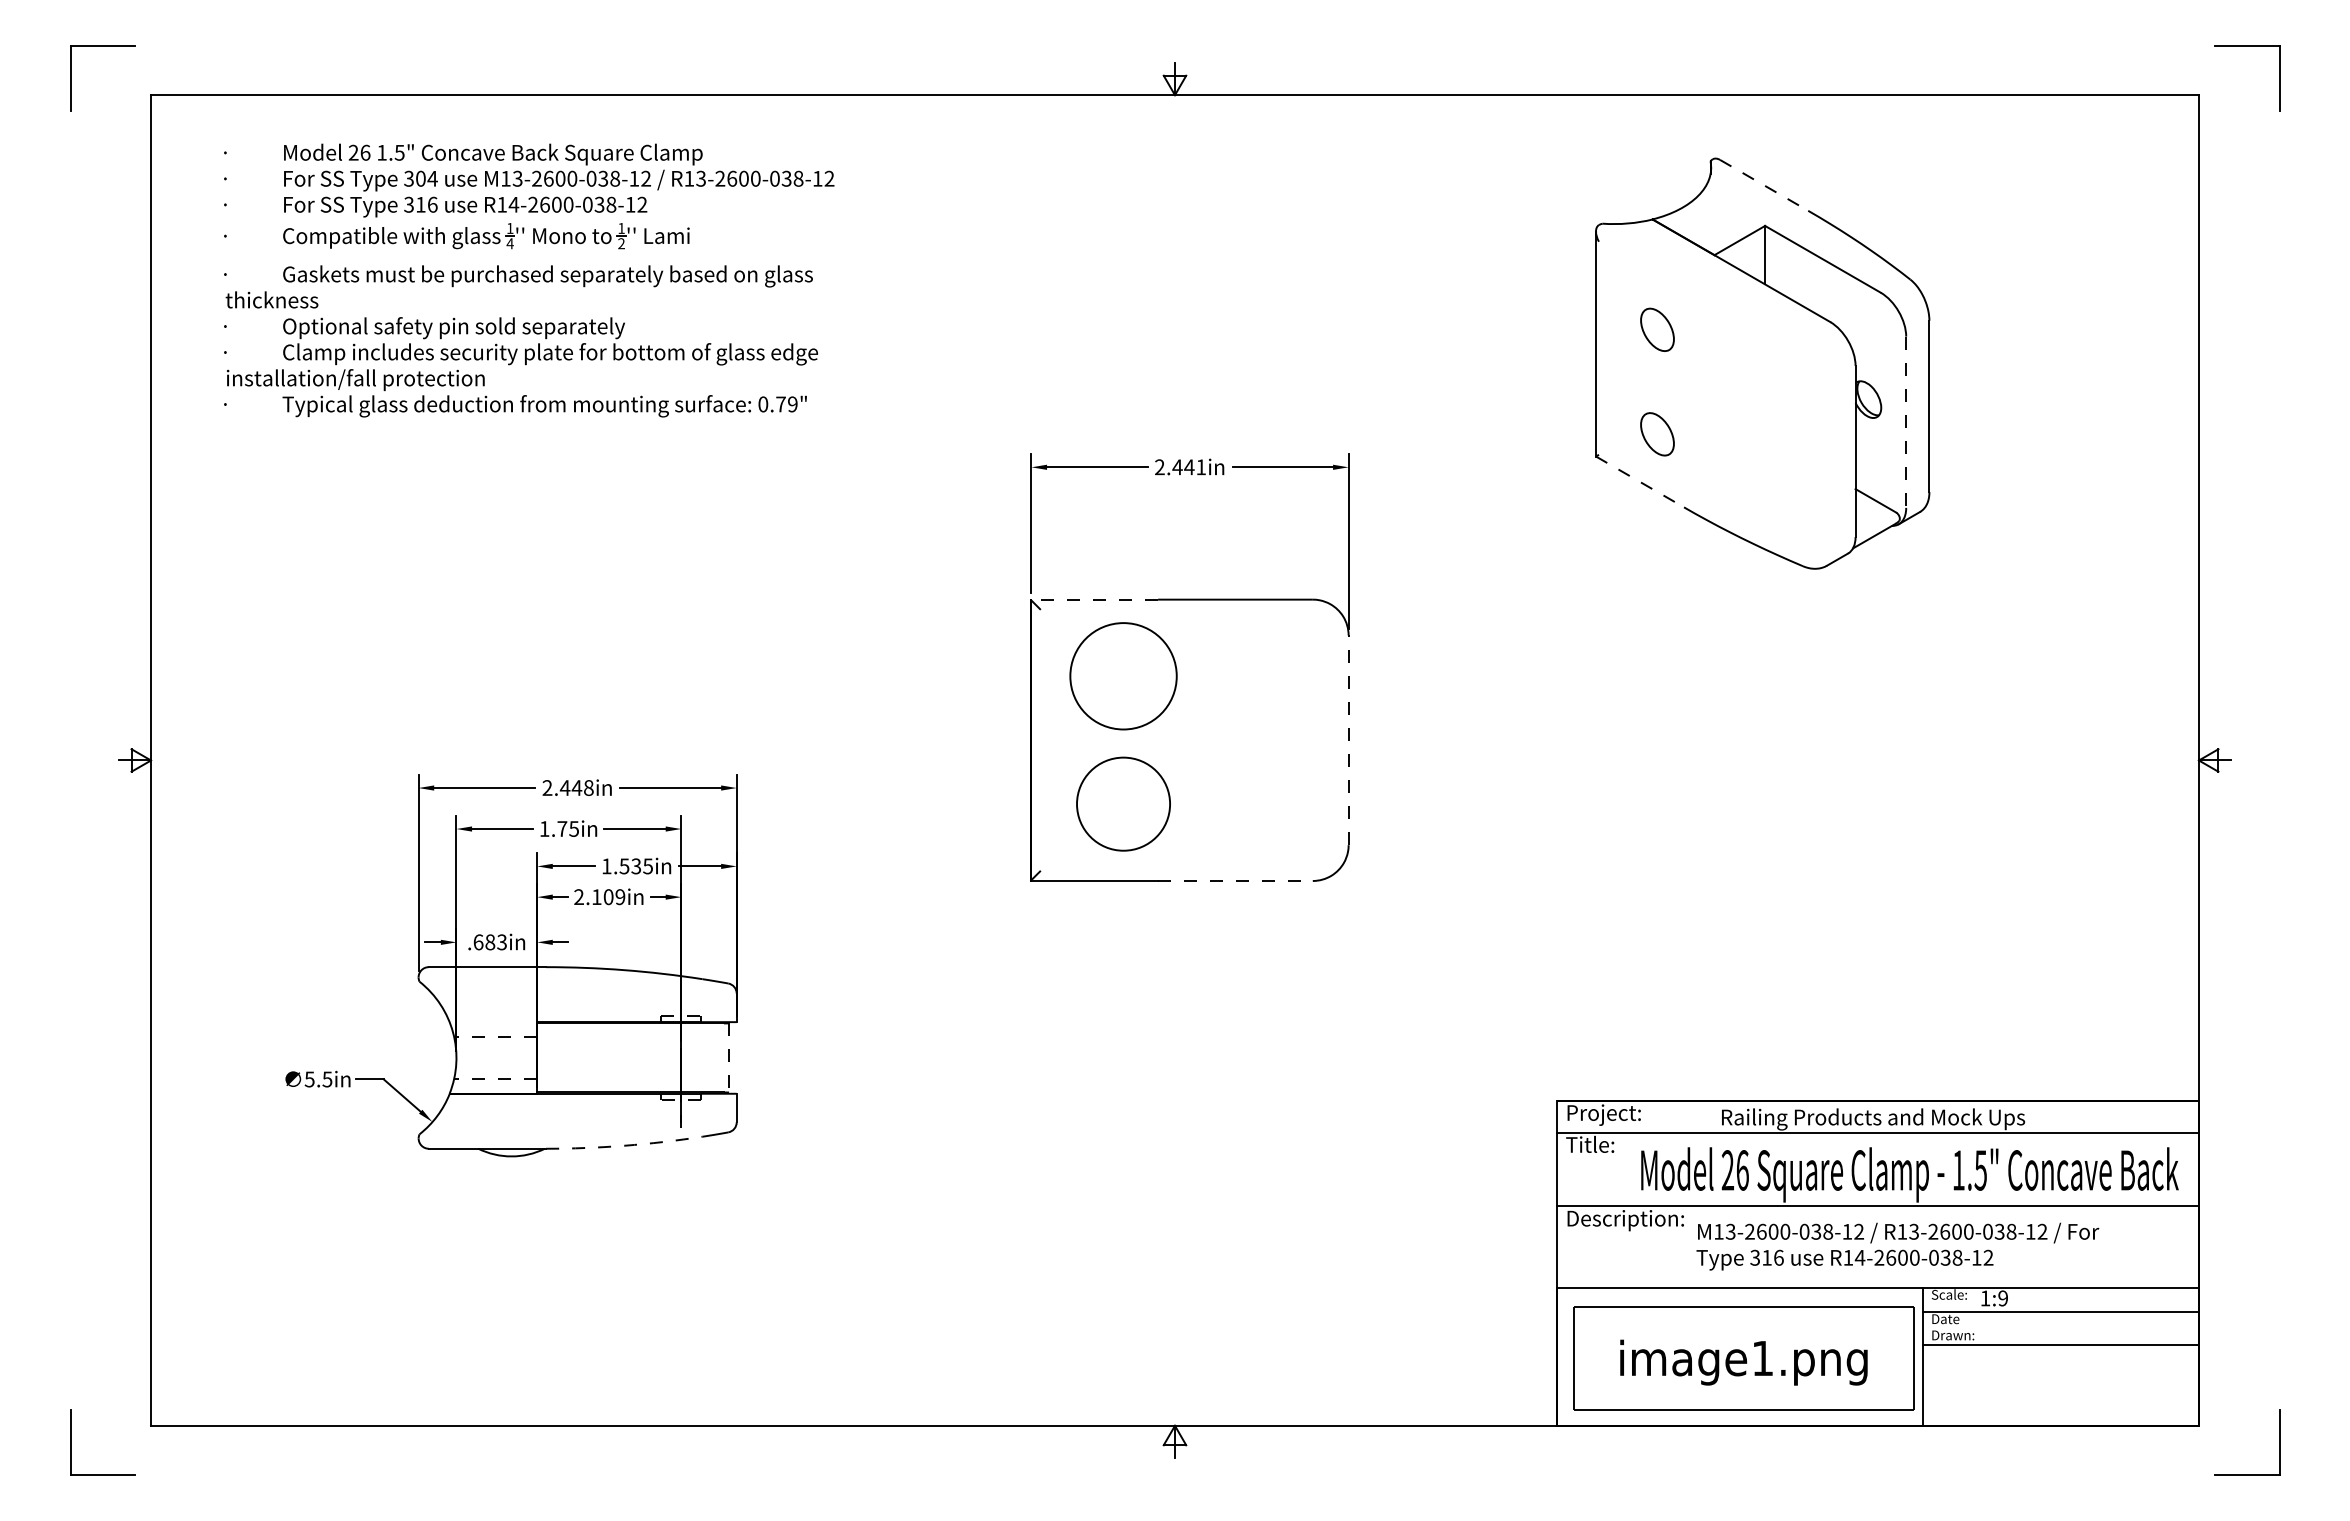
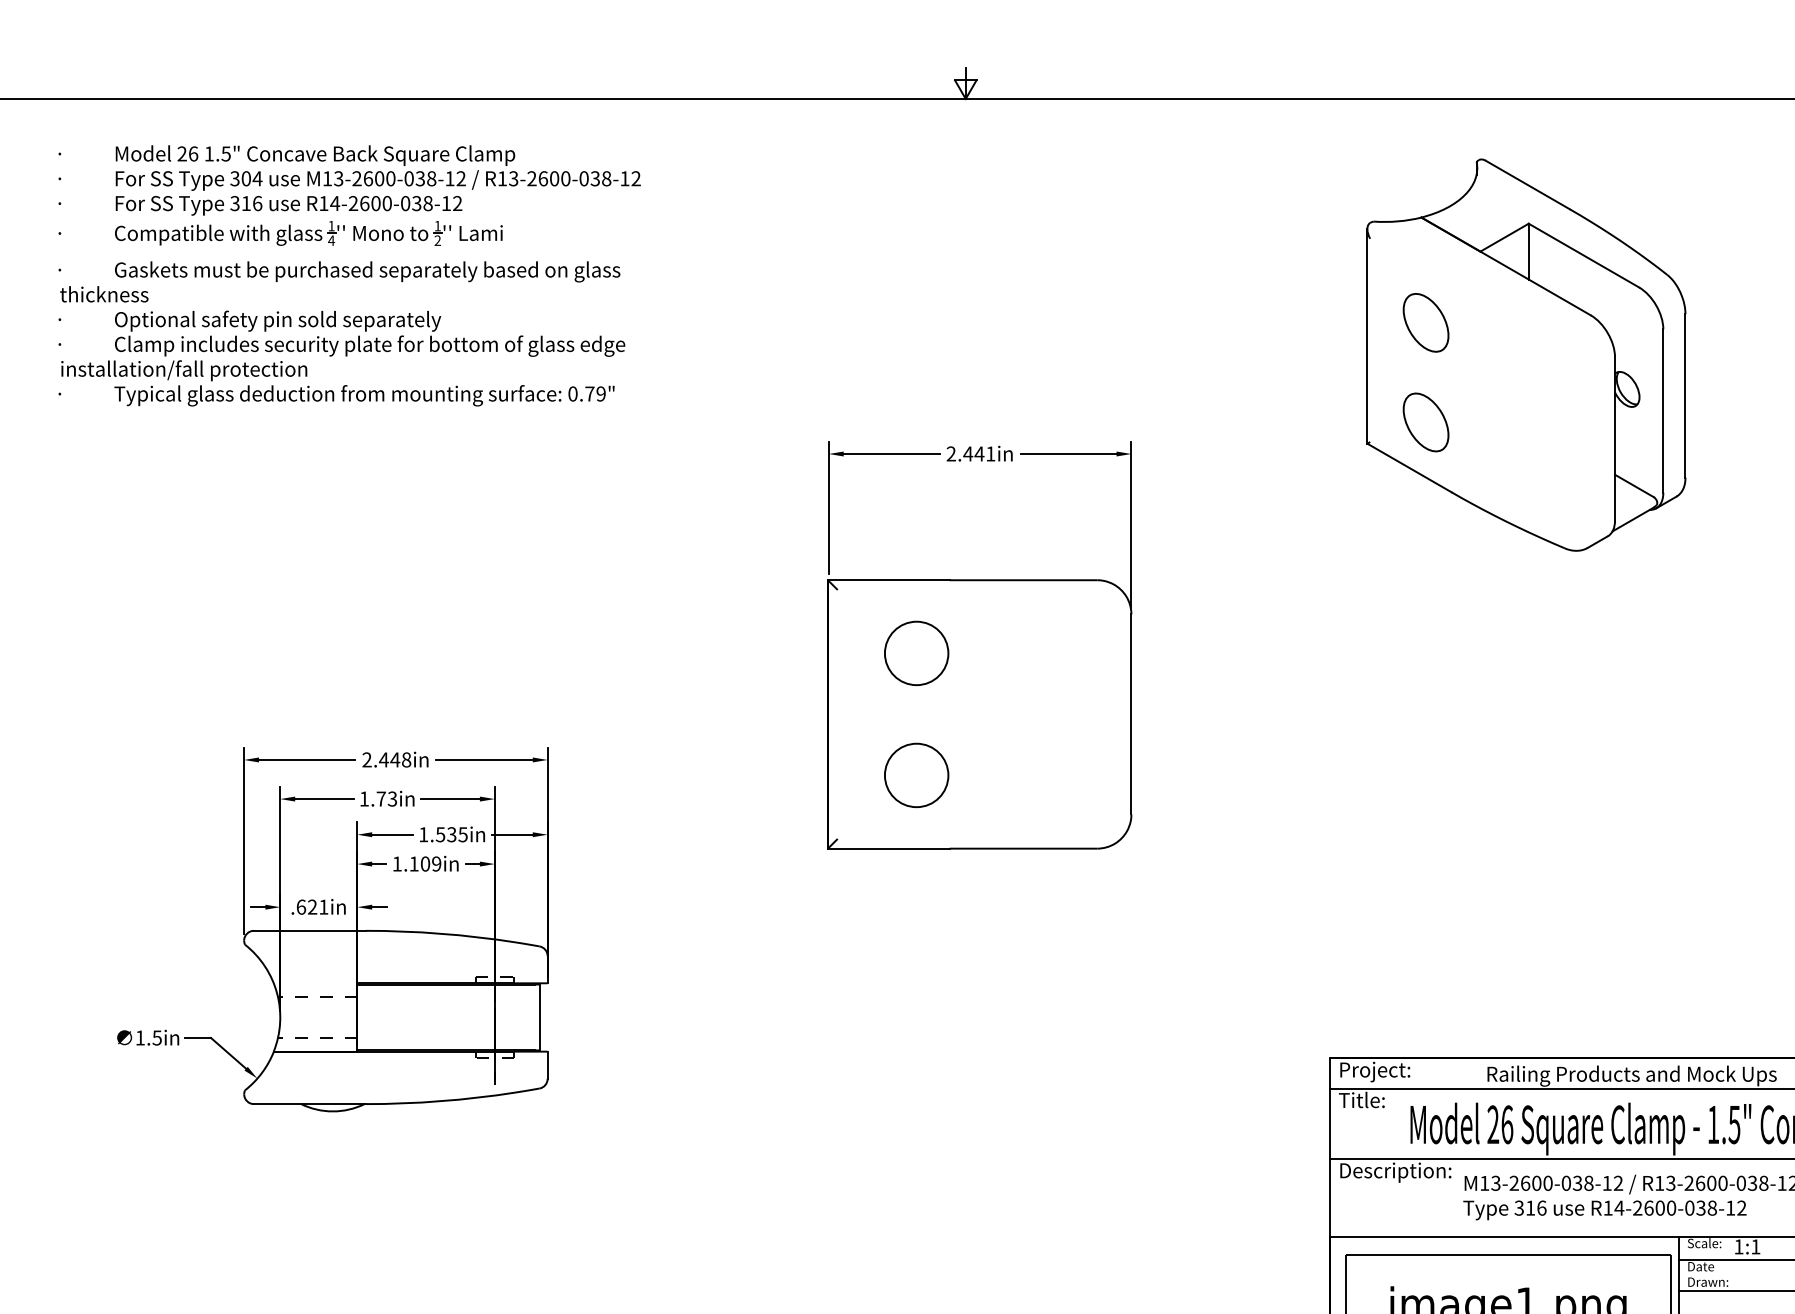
line: (1764, 185) -> (1528, 185), dashed -> solid
circle: (1657, 329) -> (1426, 322), size x1.43
line: (1906, 422) -> (1663, 411), dashed -> solid
circle: (1657, 434) -> (1426, 422), size x1.43
line: (1640, 481) -> (1409, 467), dashed -> solid
line: (1094, 599) -> (888, 580), dashed -> solid
circle: (1123, 676) -> (916, 653), size x0.62
line: (1348, 740) -> (1131, 714), dashed -> solid
circle: (1123, 804) -> (916, 775), size x0.71
text: (573, 828) -> (391, 798), 1.75in -> 1.73in
arc: (1235, 881) -> (1023, 849), dashed -> solid
text: (578, 896) -> (396, 863), 2.109in -> 1.109in
text: (495, 942) -> (317, 907), .683in -> .621in
line: (729, 1057) -> (540, 1017), dashed -> solid
text: (309, 1079) -> (140, 1038), 5.5in -> 1.5in
arc: (624, 1145) -> (440, 1100), dashed -> solid
text: (2002, 1298) -> (1755, 1246), 1:9 -> 1:1

